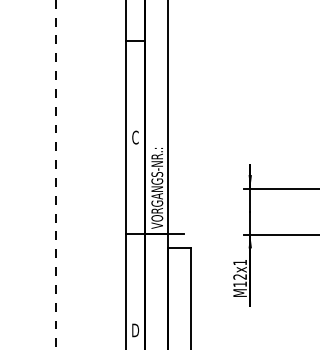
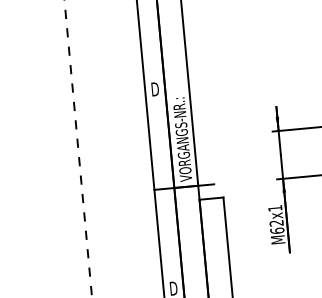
text: (135, 137) -> (155, 89), C -> D
text: (240, 284) -> (277, 231), M12x1 -> M62x1

